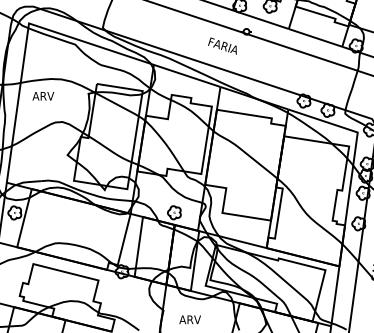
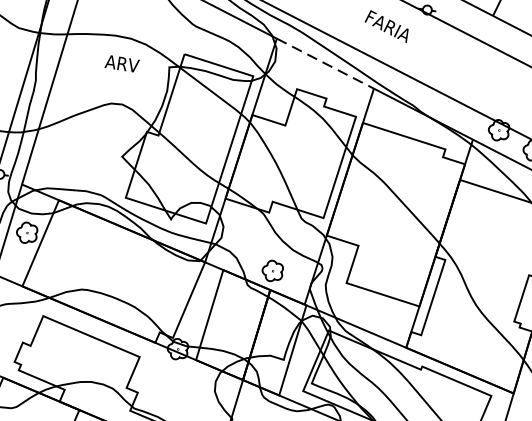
line: (187, 76) -> (325, 64), solid -> dashed
text: (43, 96) -> (122, 64), moved

